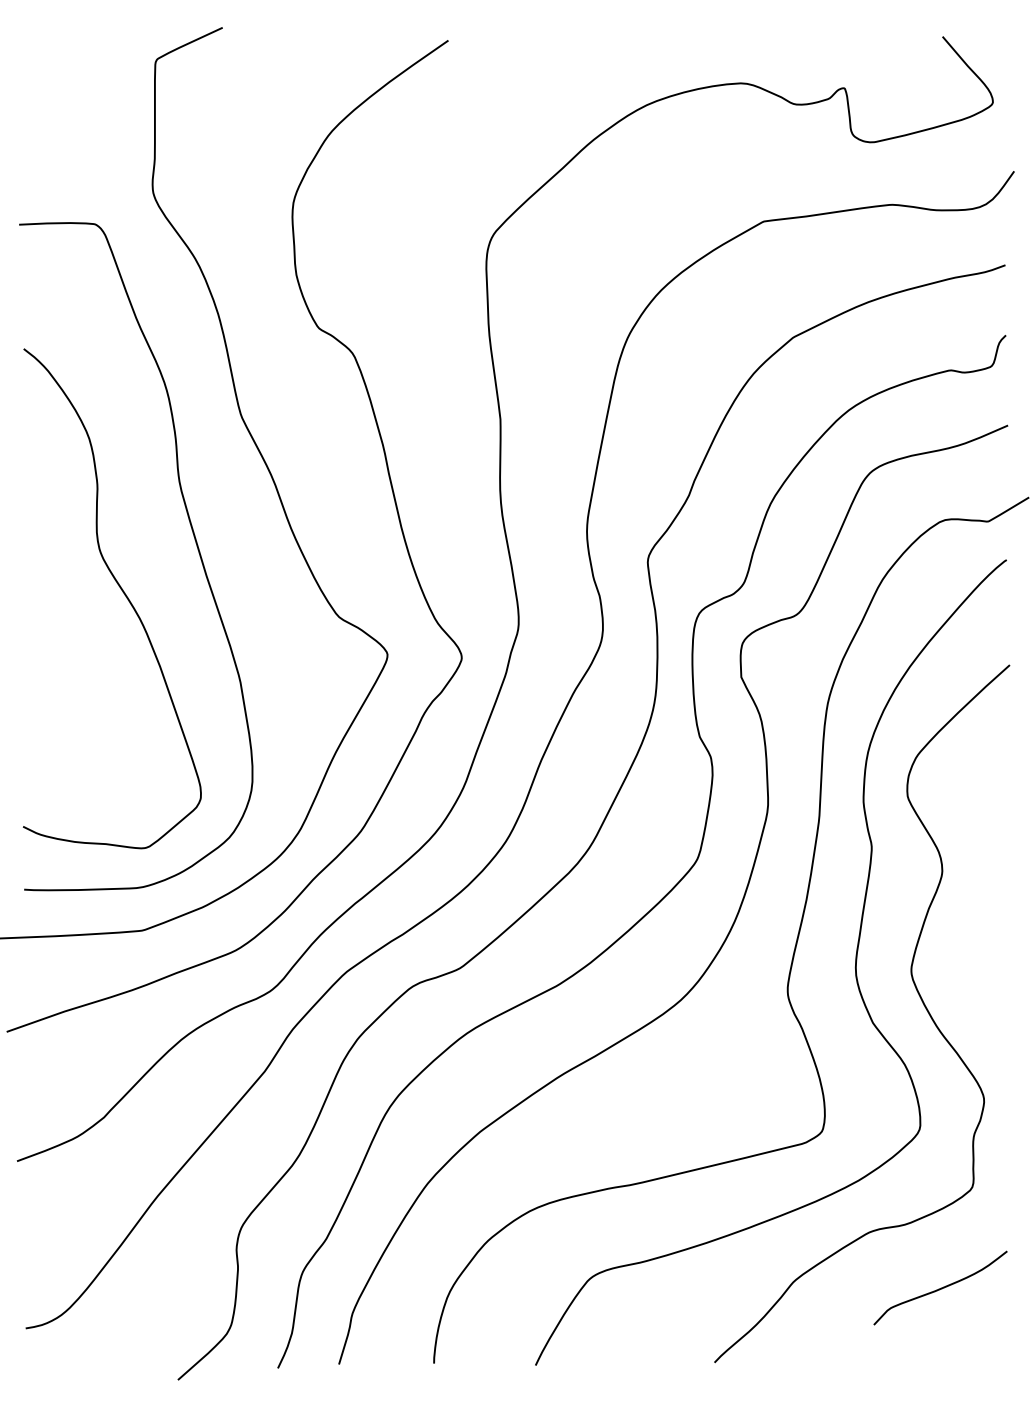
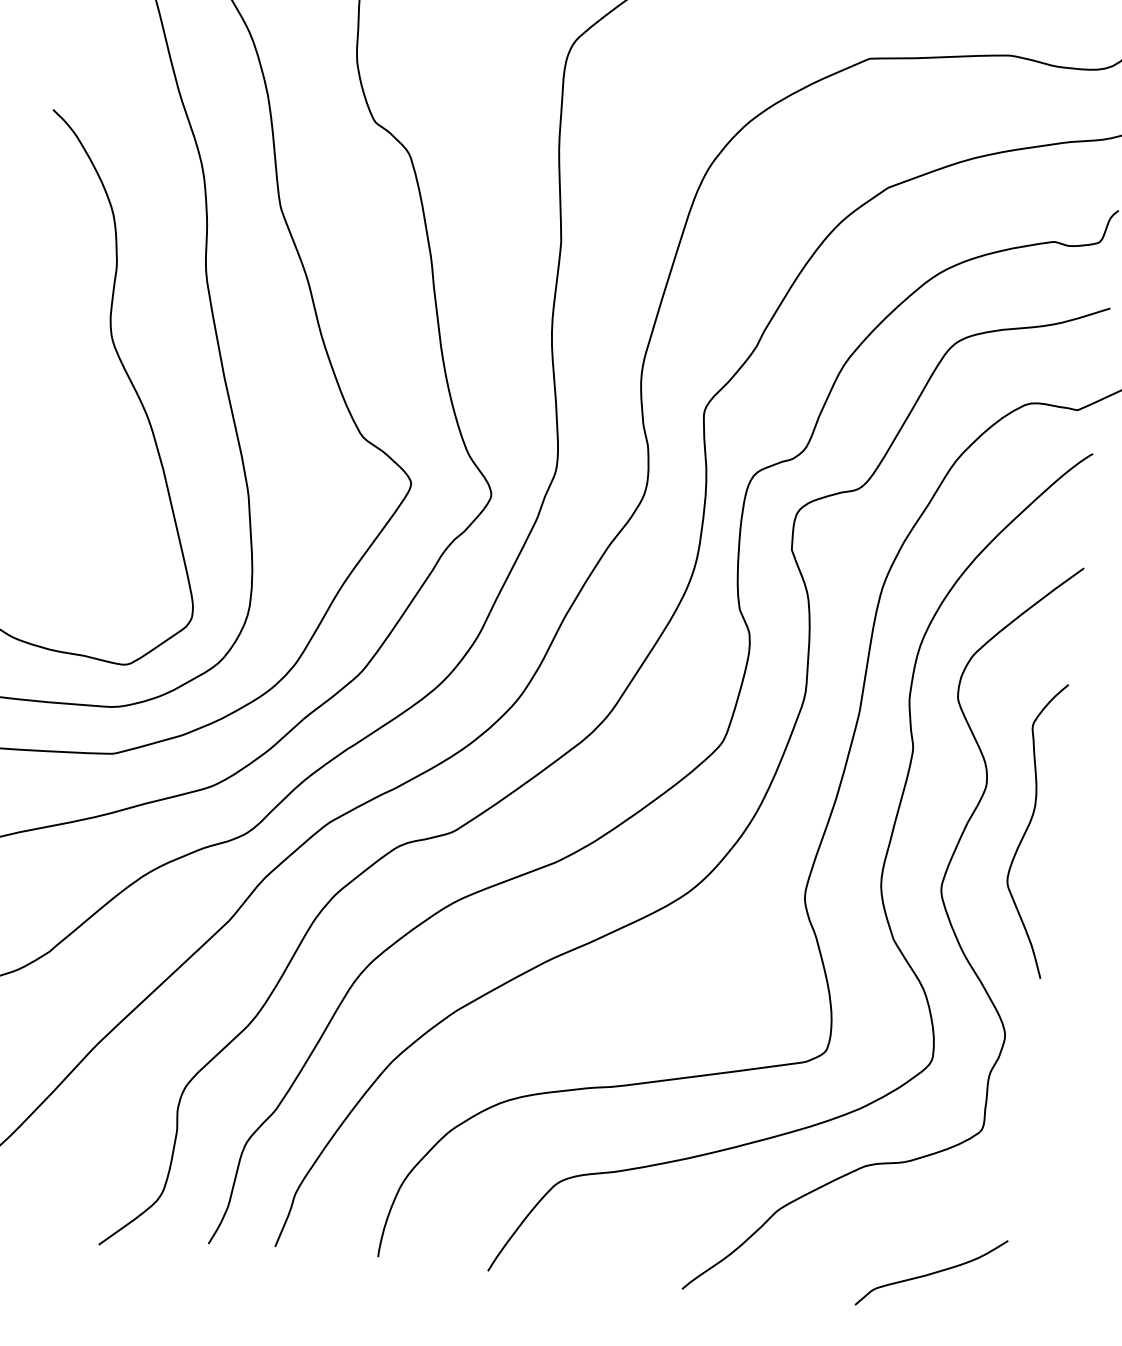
curve: (985, 906) -> (1029, 826), added
curve: (941, 1287) -> (932, 1272), moved

